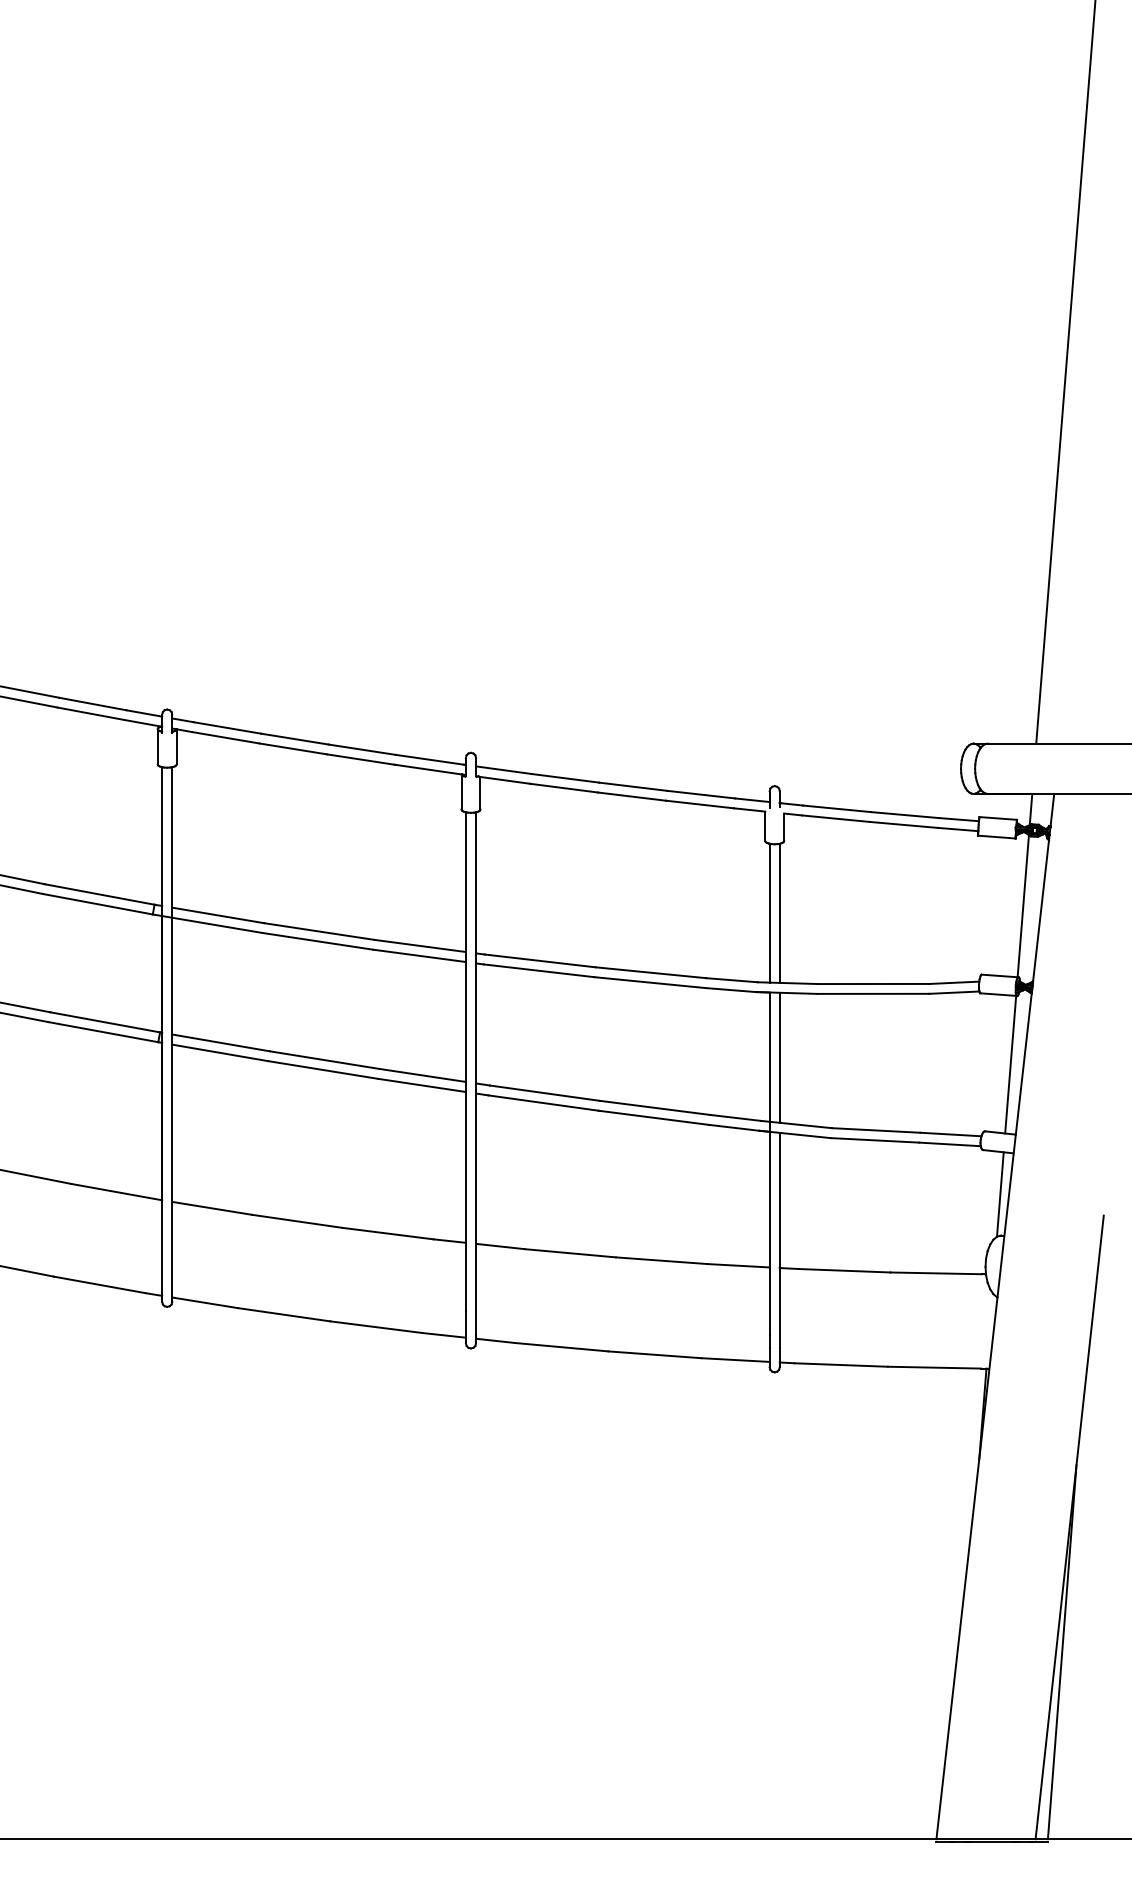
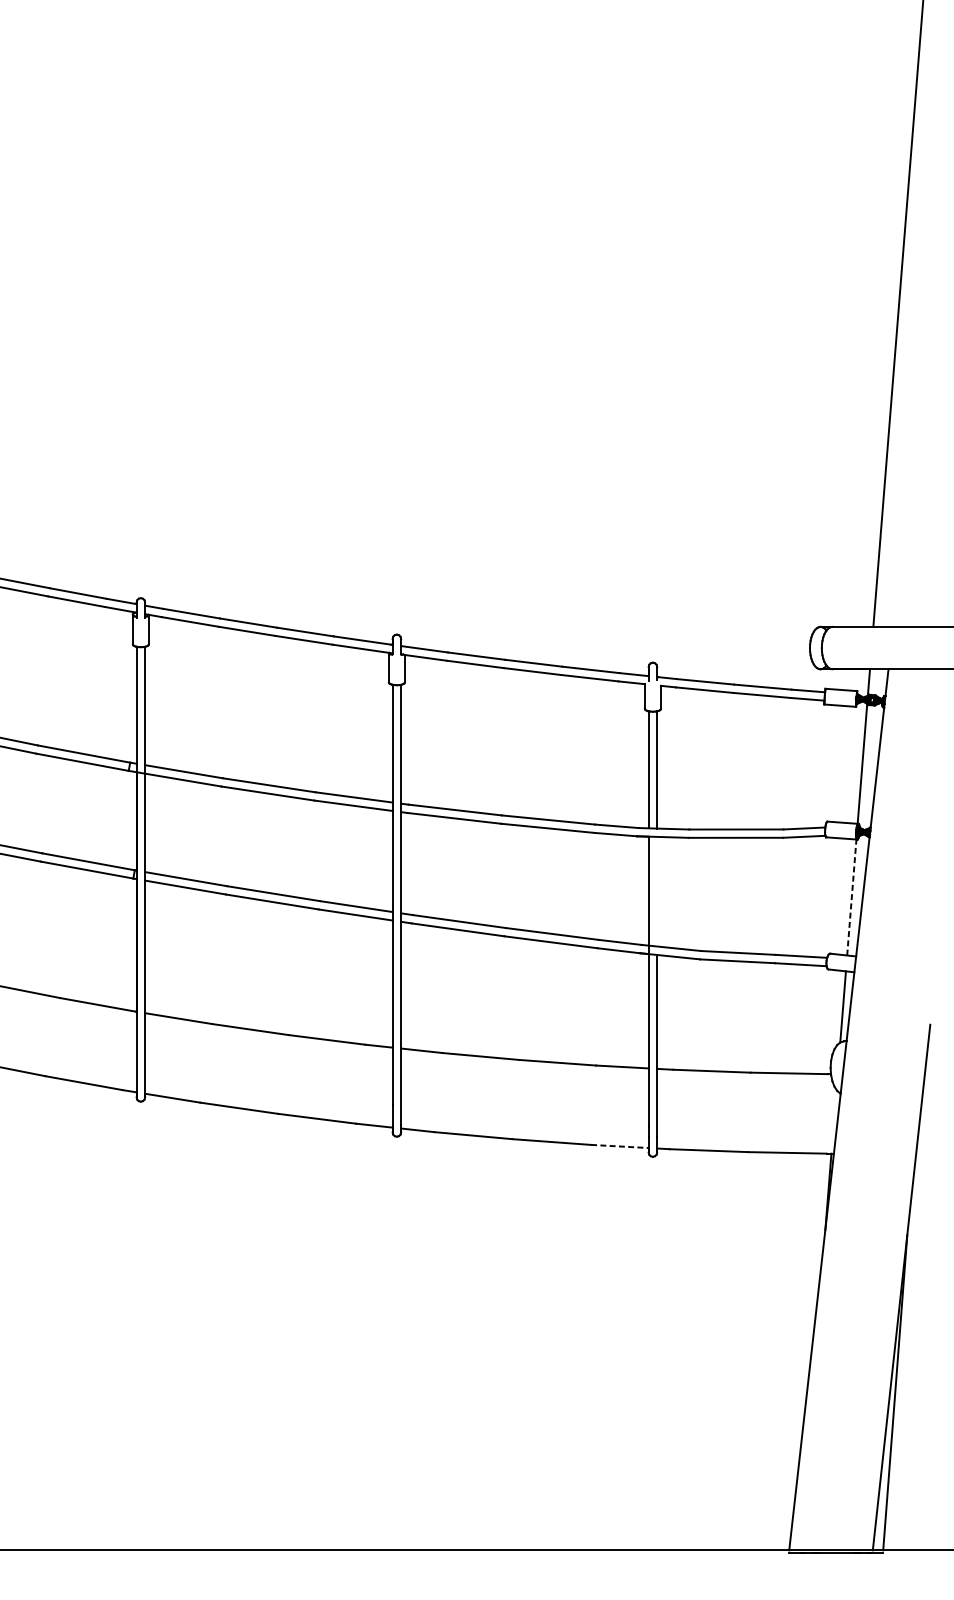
line: (779, 1057) -> (656, 891), removed
line: (1010, 1064) -> (851, 897), solid -> dashed
line: (736, 1360) -> (620, 1146), solid -> dashed

